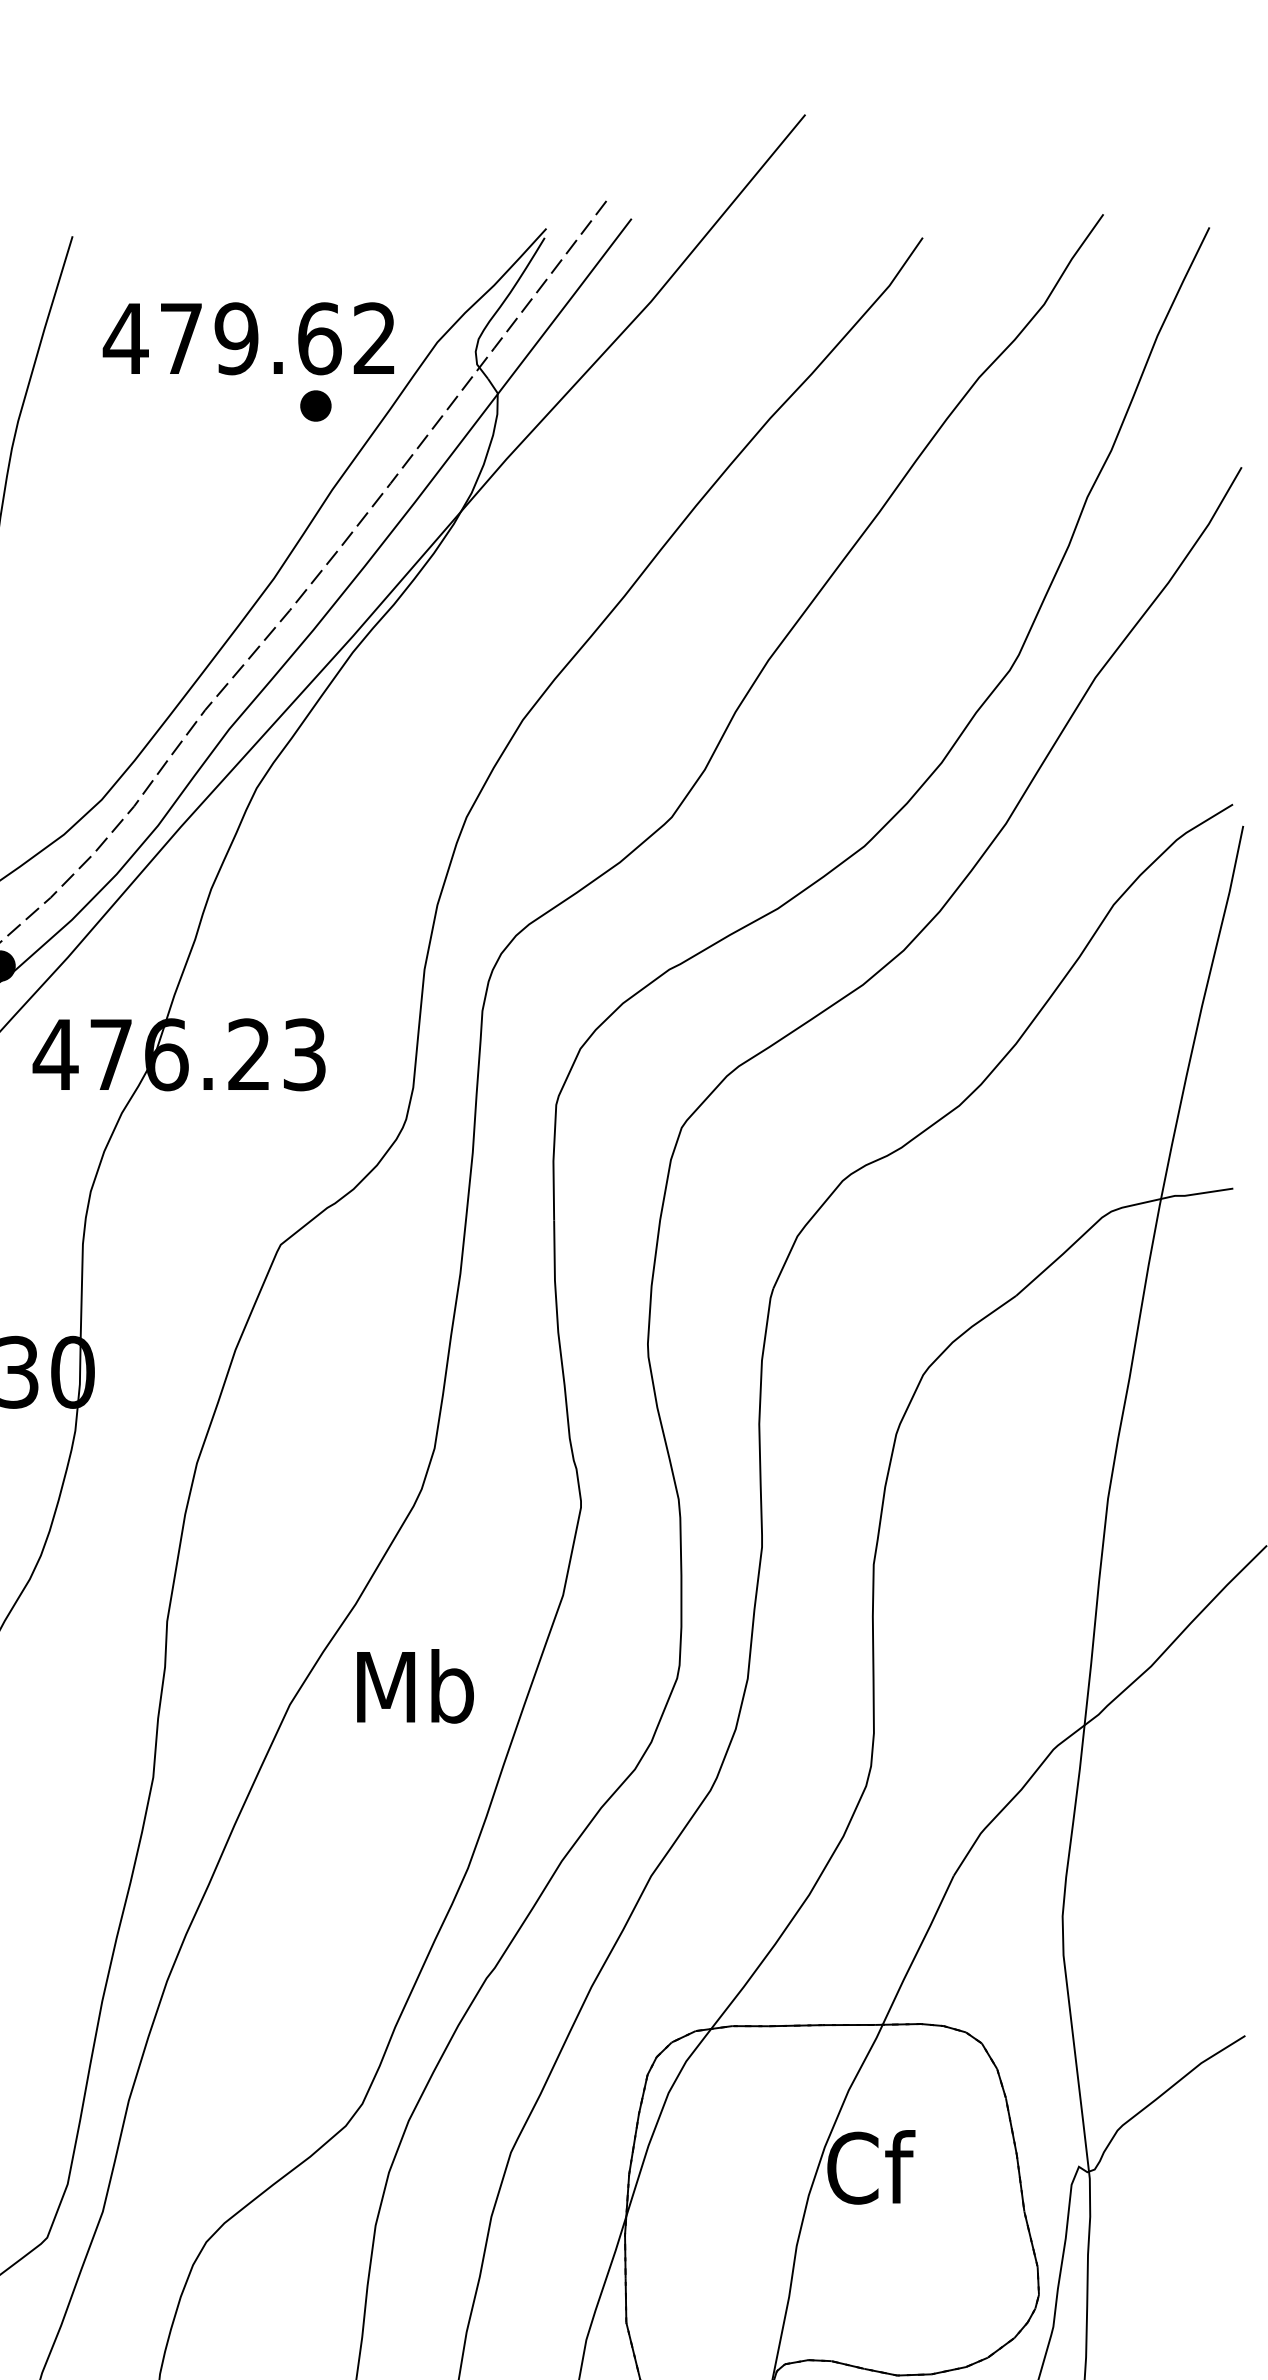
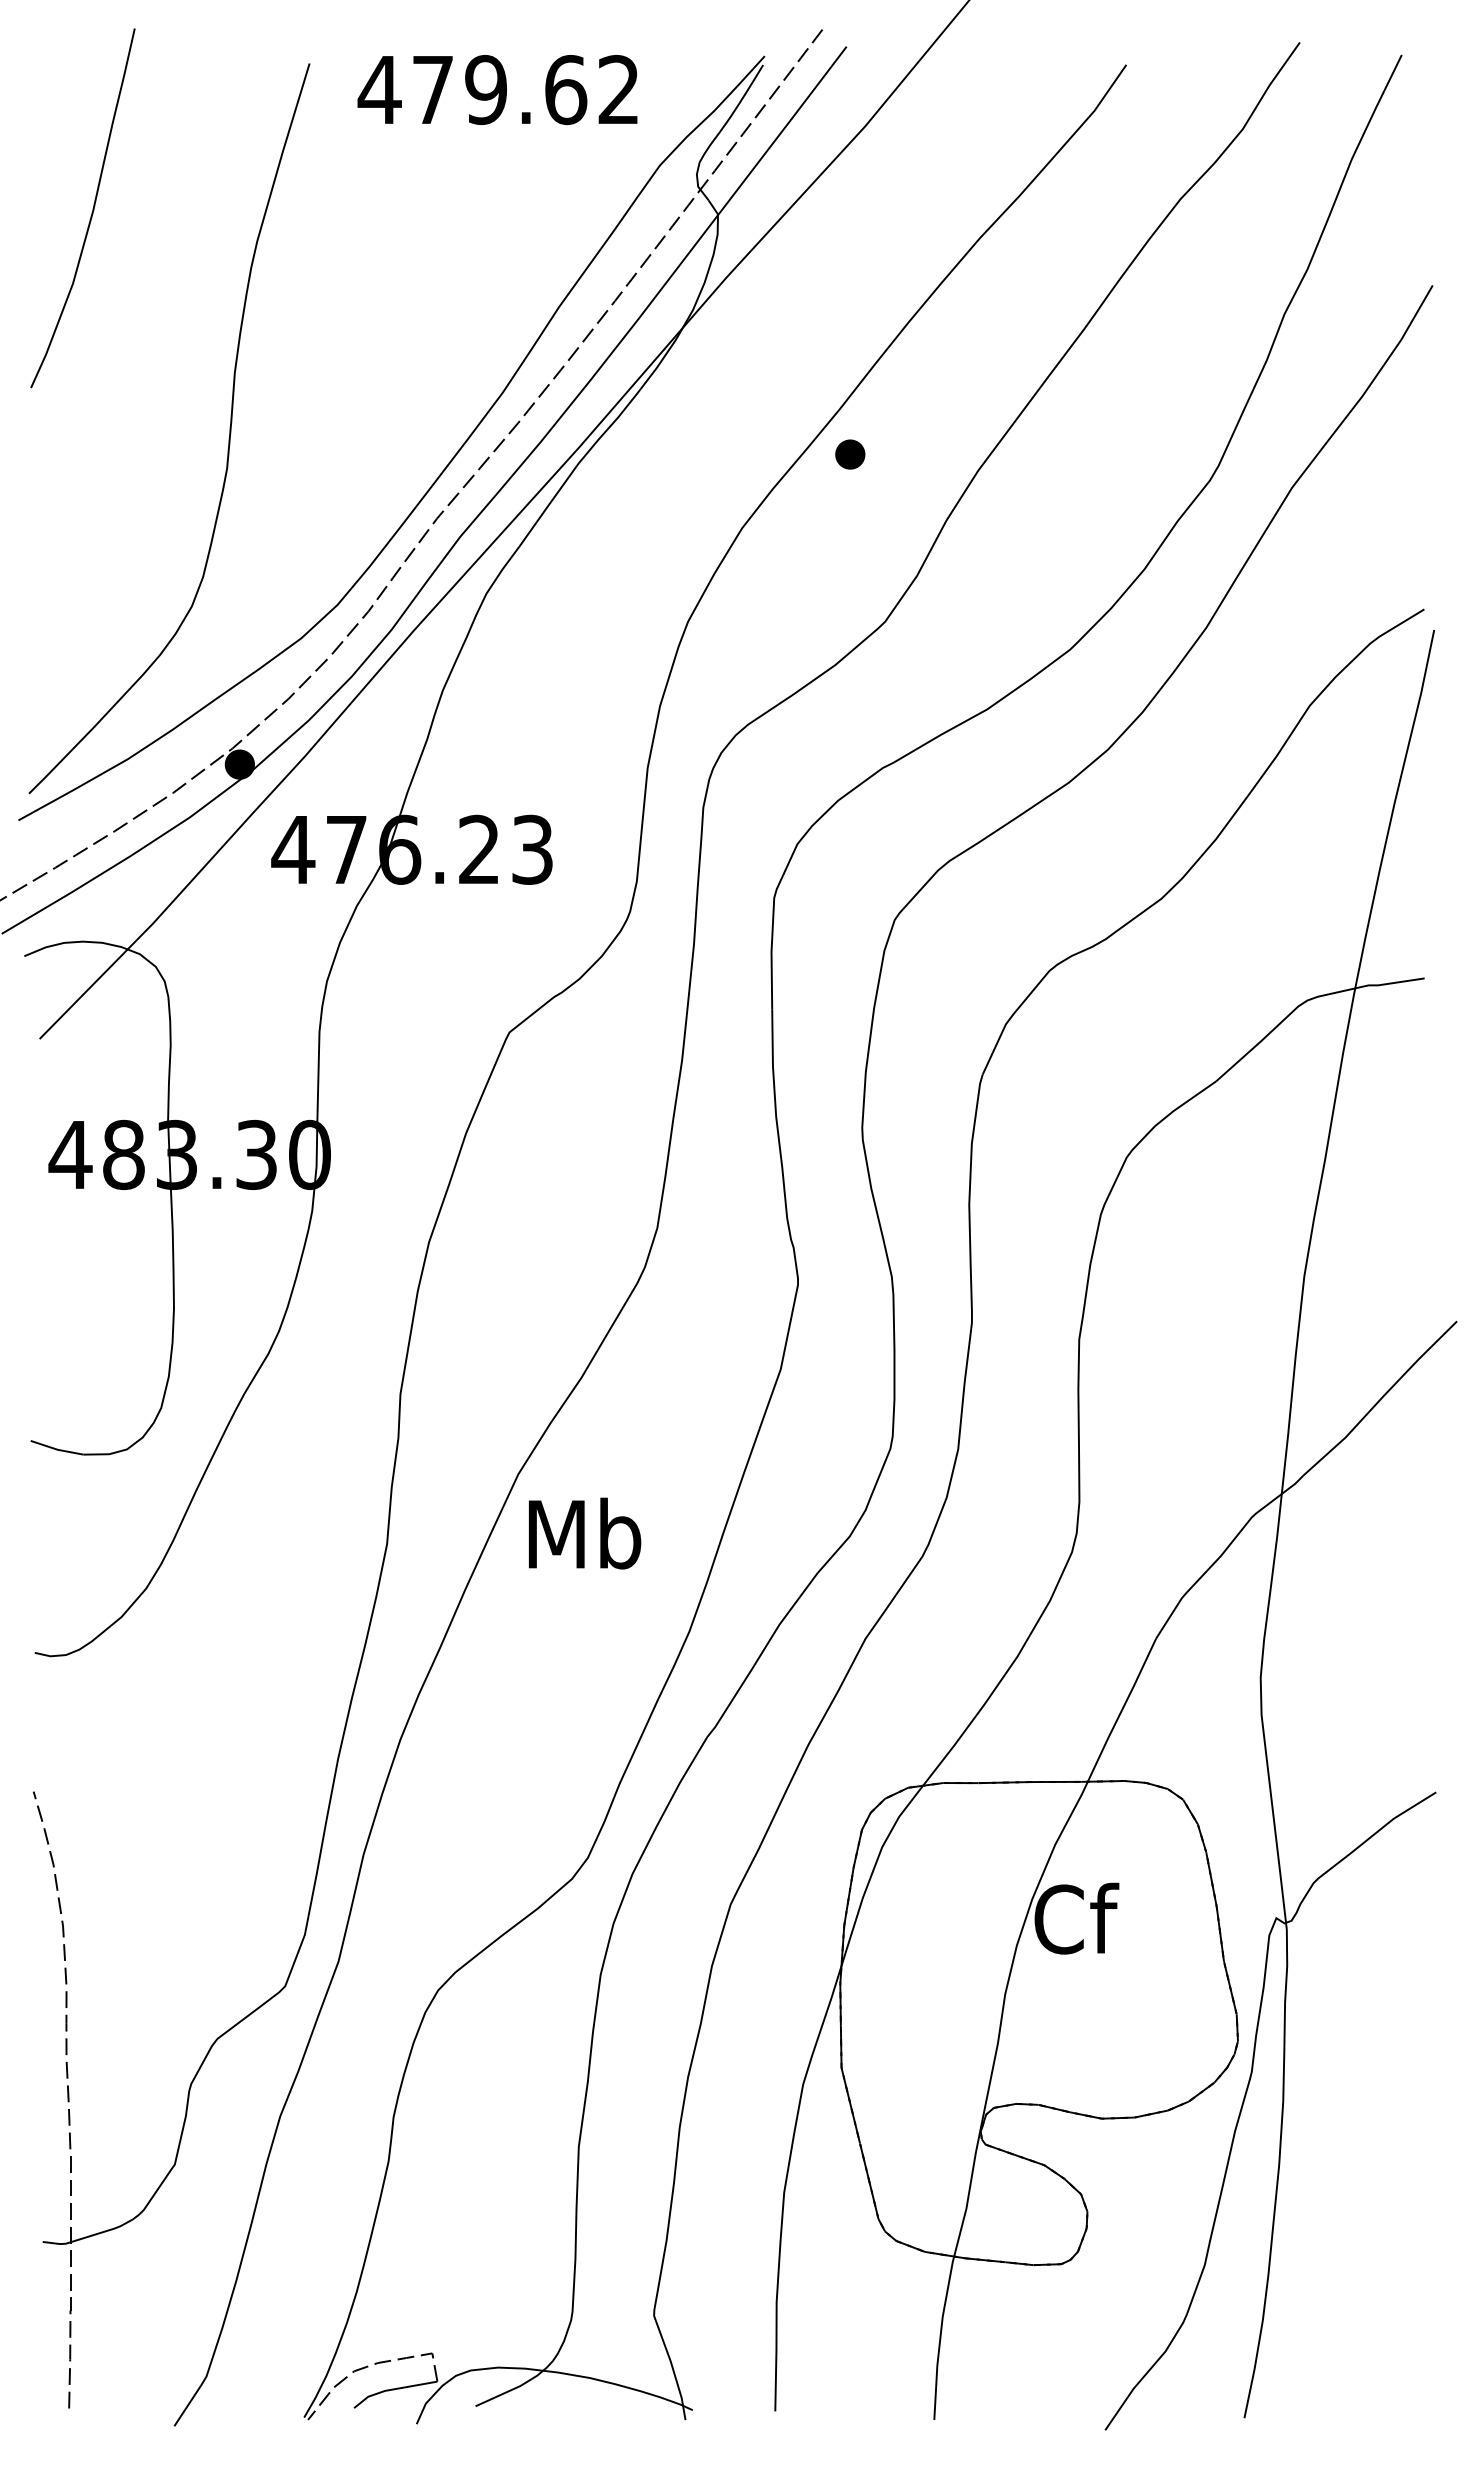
text: (248, 339) -> (497, 90), moved
part: (316, 405) -> (850, 454), moved
text: (416, 1686) -> (585, 1533), moved

